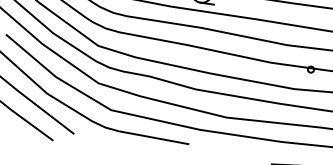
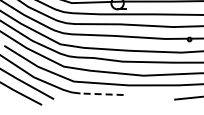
line: (154, 138) -> (102, 94), solid -> dashed

